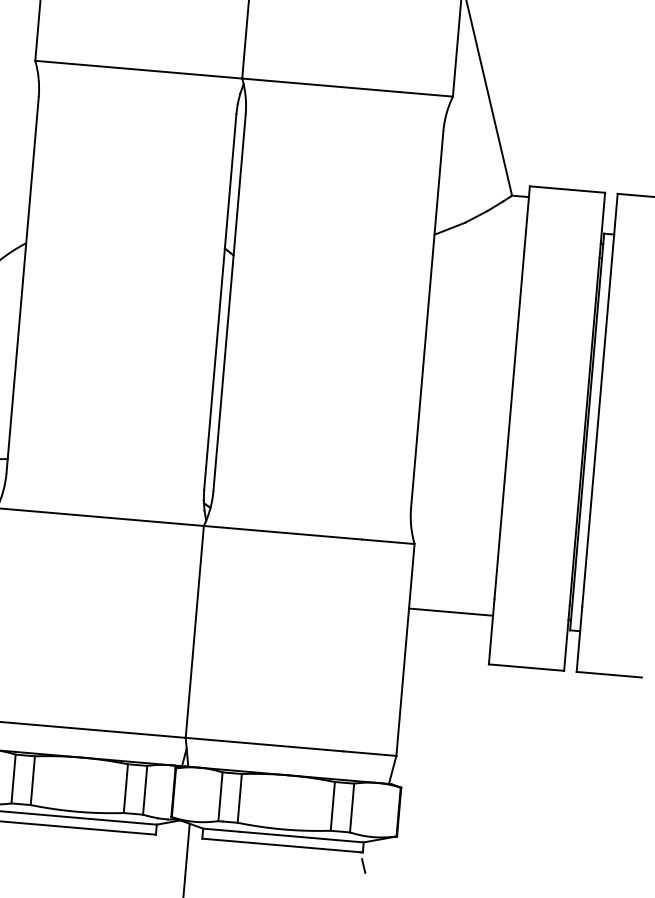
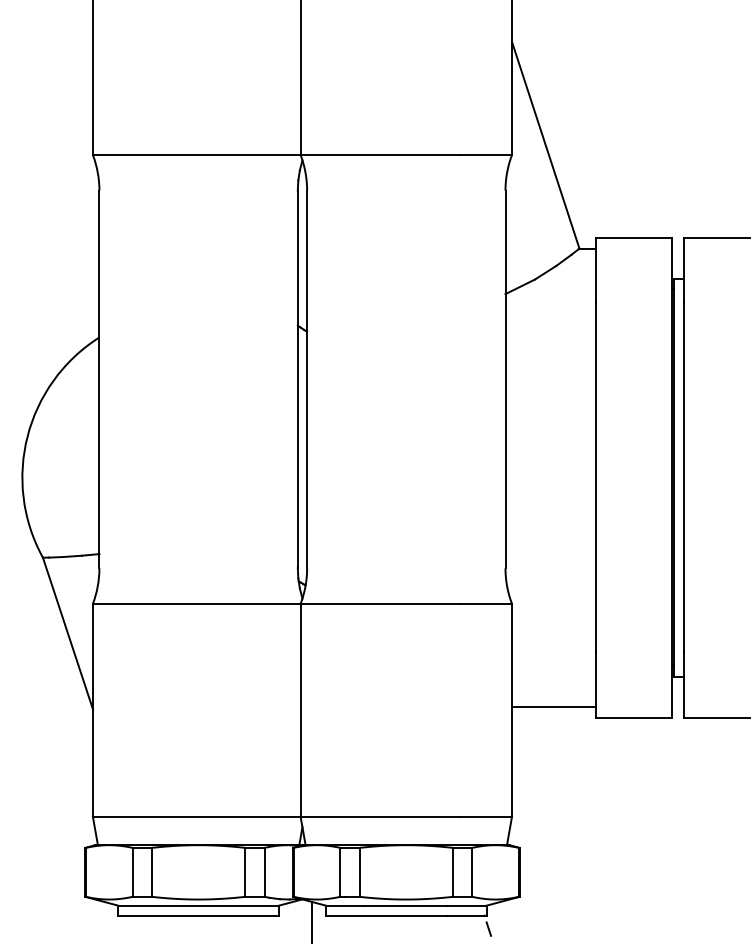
line: (451, 611) -> (554, 706), moved

